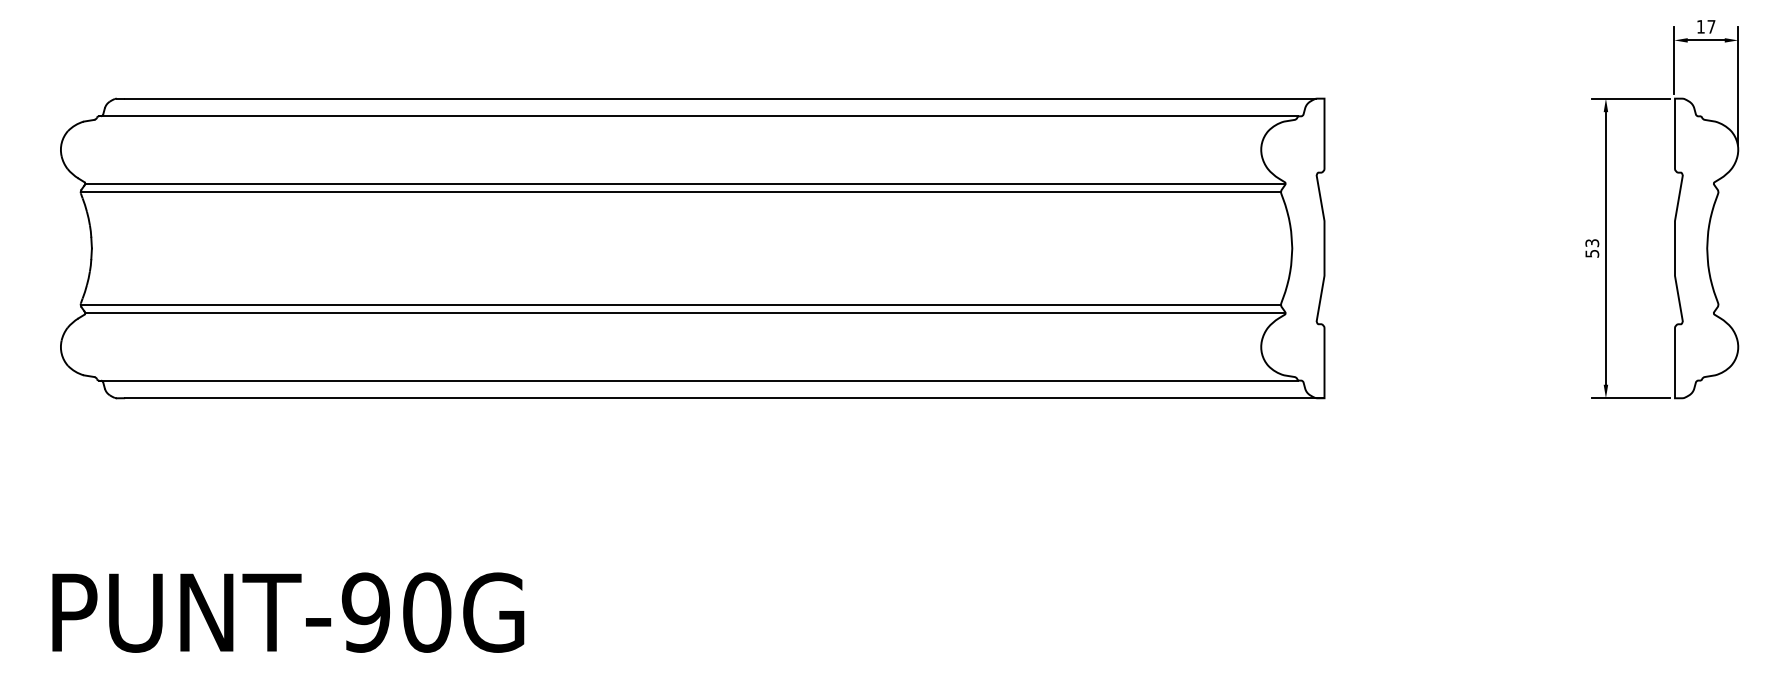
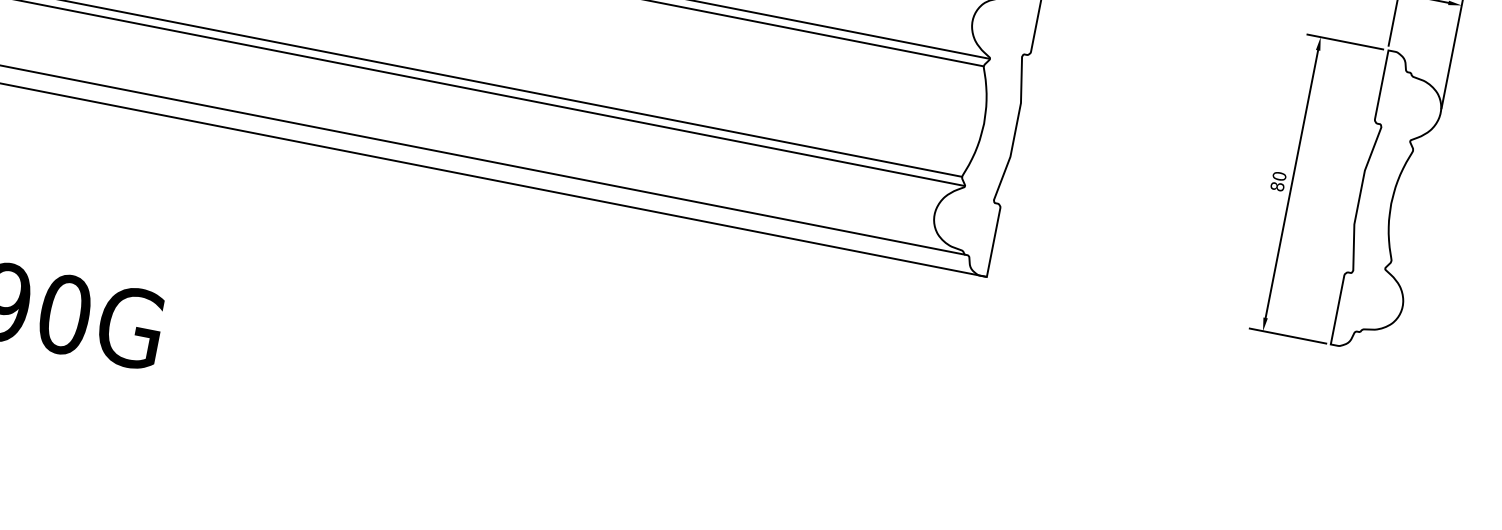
text: (1592, 248) -> (1278, 181), 53 -> 80

